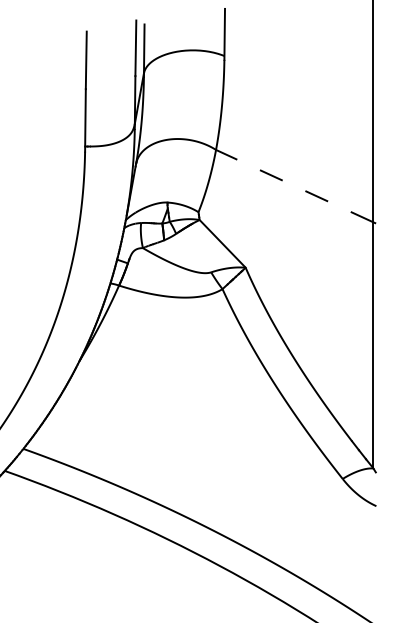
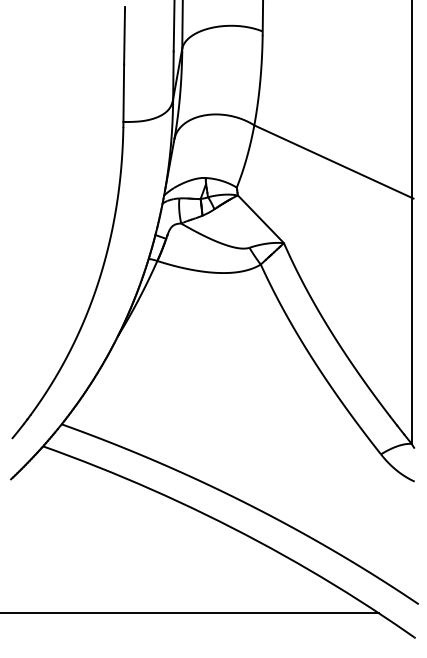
line: (295, 186) -> (333, 161), dashed -> solid

